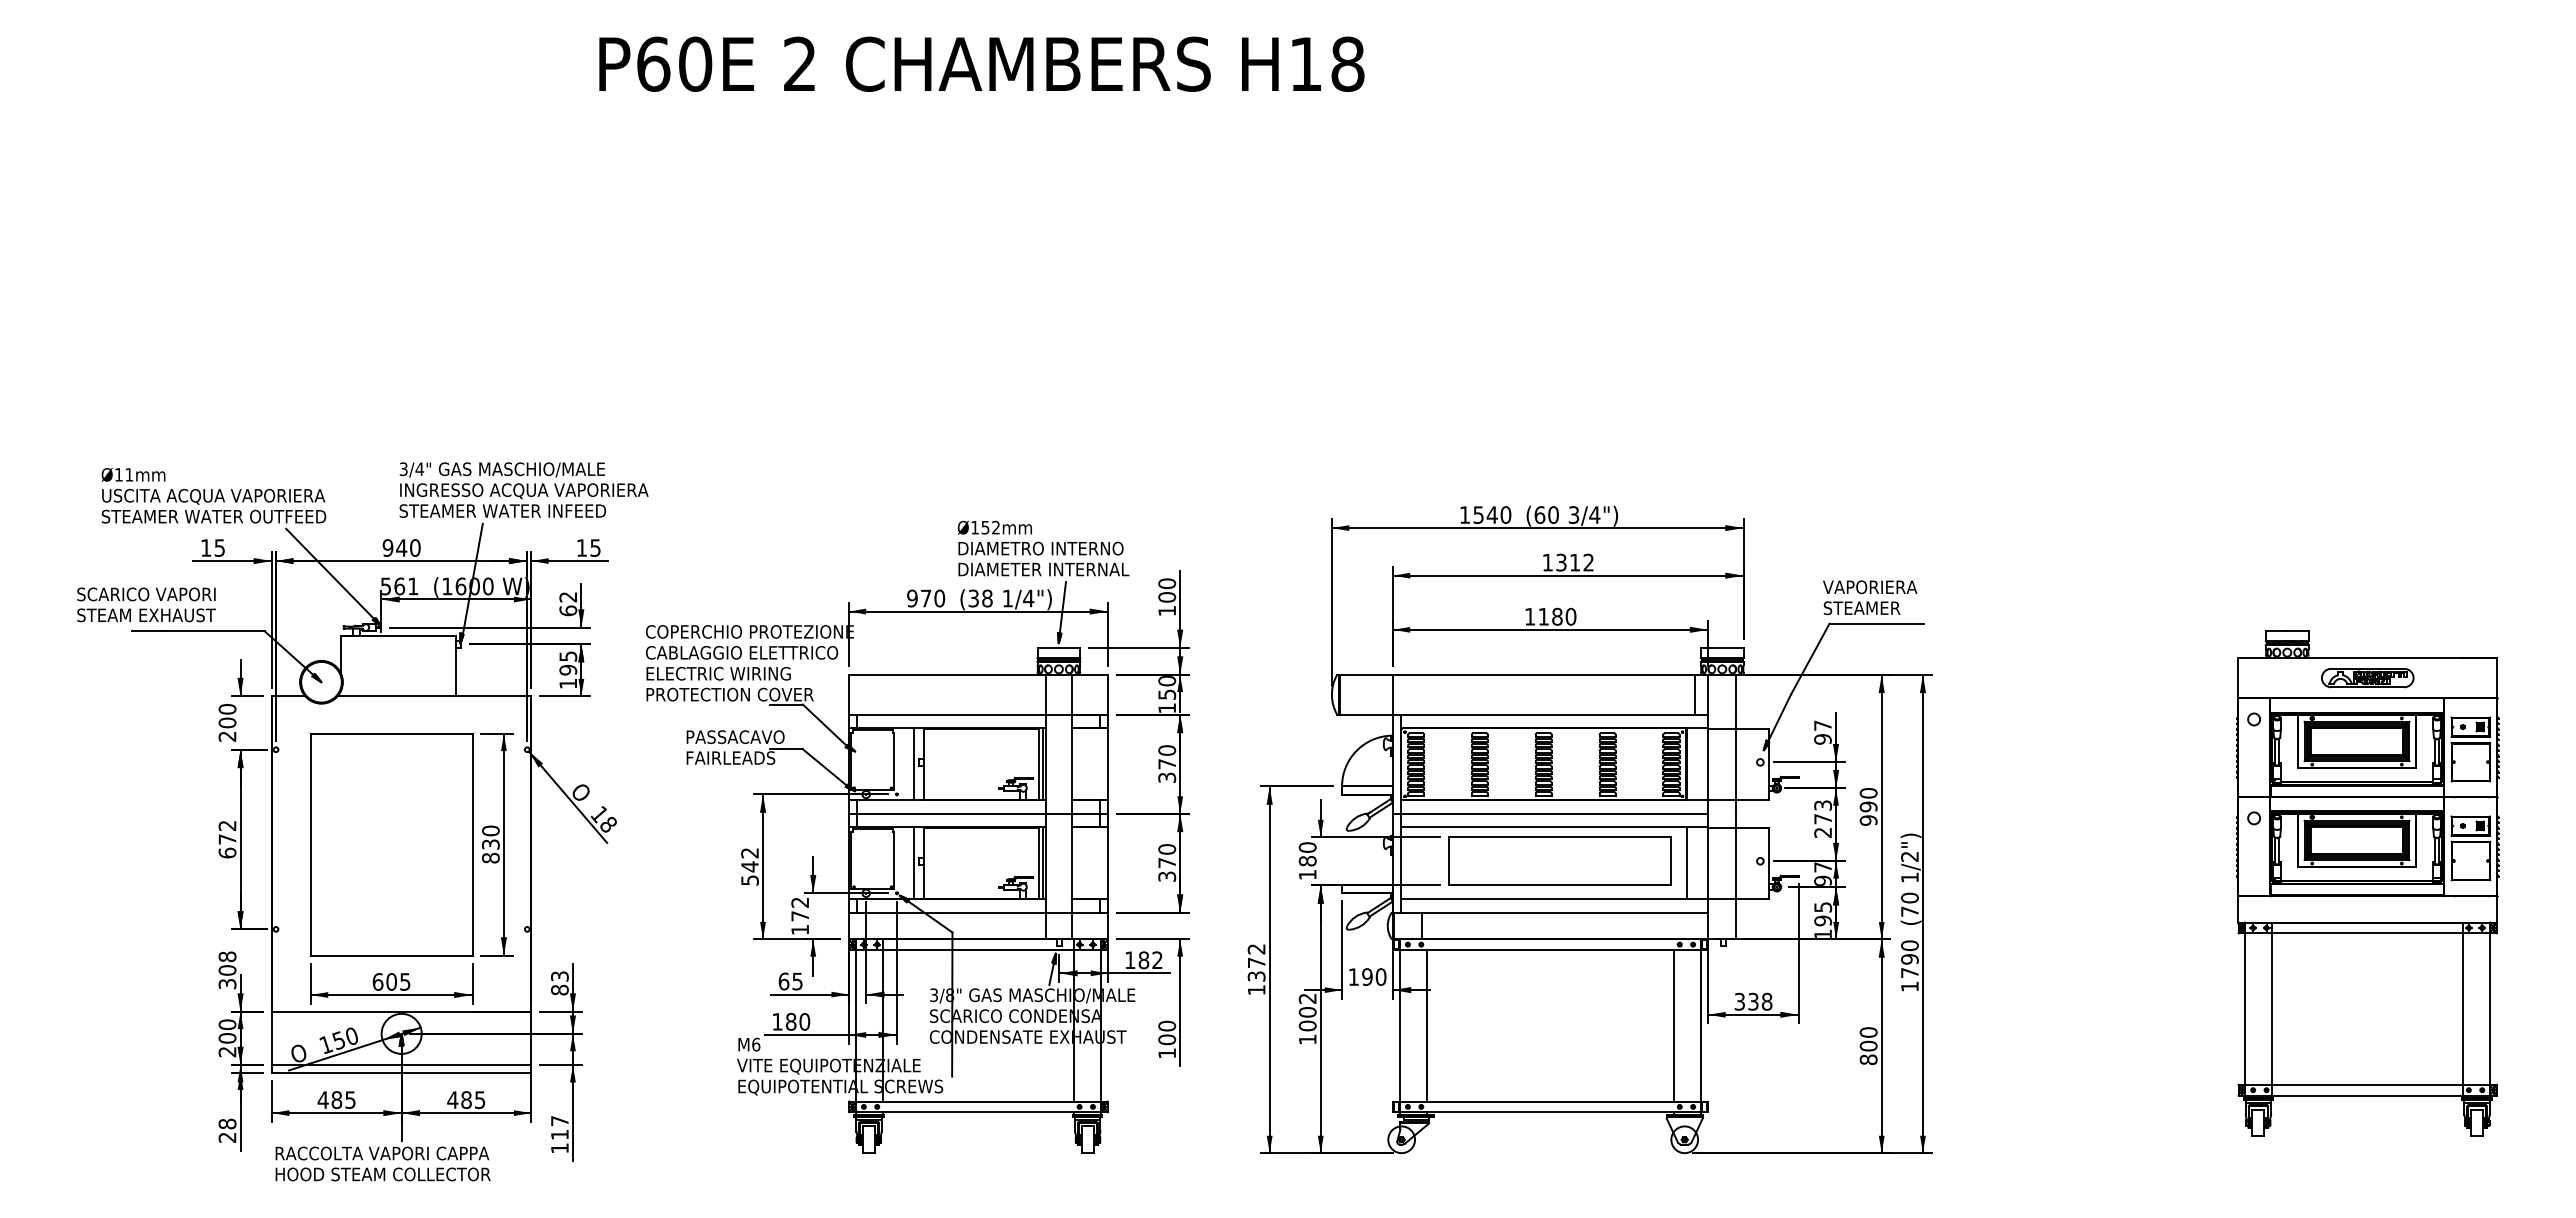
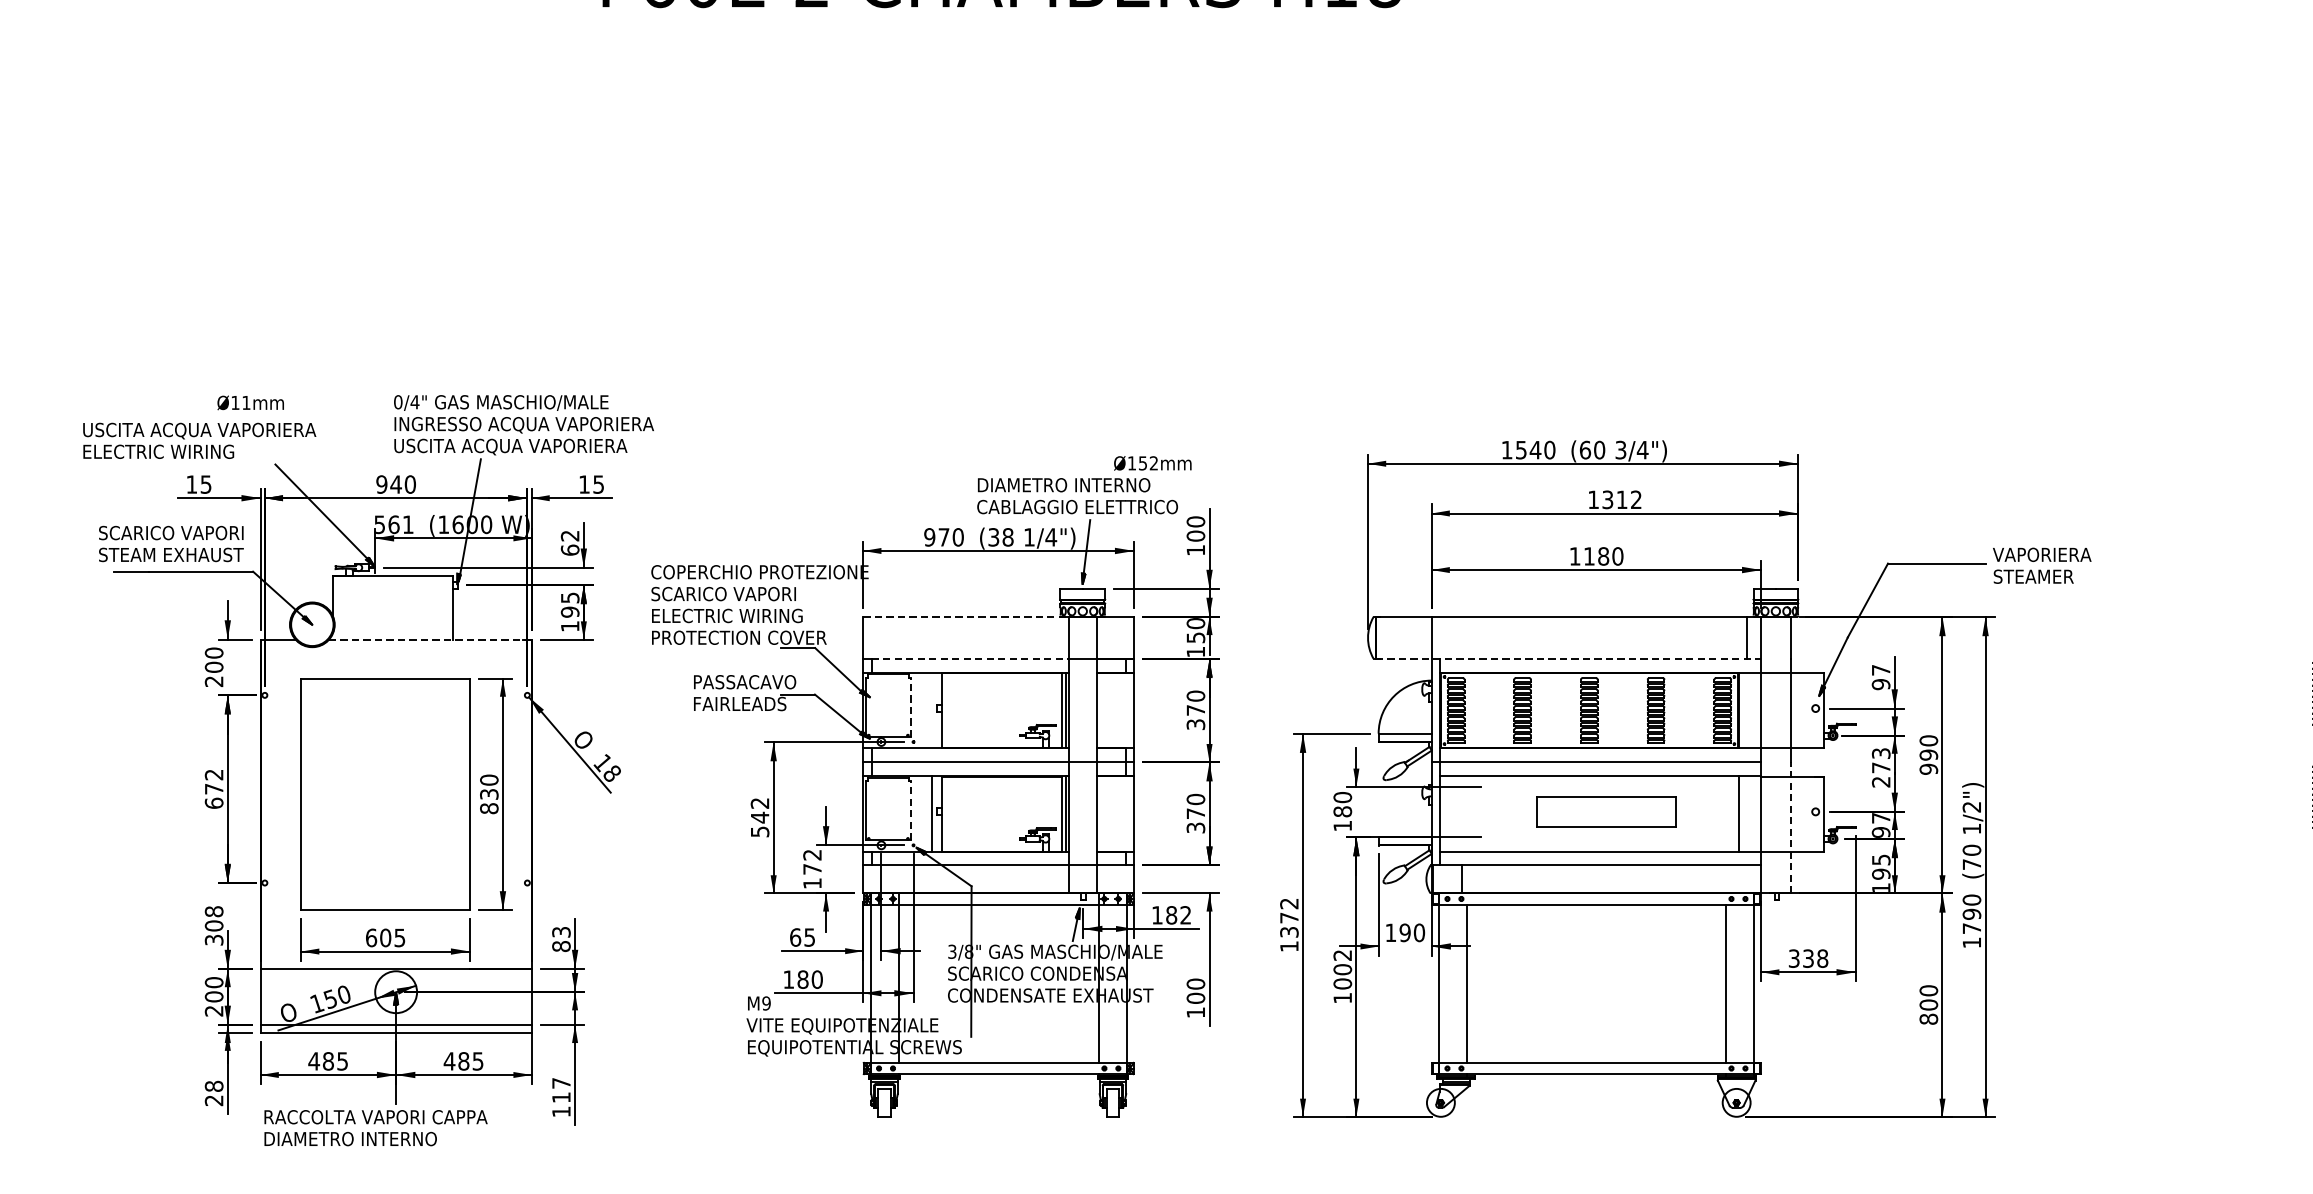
text: (403, 469) -> (398, 402), 3/4" -> 0/4"
text: (133, 474) -> (250, 402), moved
text: (510, 512) -> (509, 447), STEAMER WATER INFEED -> USCITA ACQUA VAPORIERA
text: (213, 516) -> (199, 451), STEAMER WATER OUTFEED -> ELECTRIC WIRING
text: (994, 527) -> (1152, 463), moved
text: (1053, 569) -> (1077, 507), DIAMETER INTERNAL -> CABLAGGIO ELETTRICO
text: (1870, 597) -> (2042, 565), moved
text: (146, 604) -> (171, 543), moved
text: (742, 652) -> (752, 593), CABLAGGIO ELETTRICO -> SCARICO VAPORI
line: (947, 674) -> (966, 616), solid -> dashed
line: (434, 696) -> (430, 639), solid -> dashed
line: (951, 714) -> (970, 658), solid -> dashed
line: (1524, 714) -> (1569, 658), solid -> dashed
line: (894, 760) -> (911, 706), solid -> dashed
line: (914, 764) -> (931, 710), removed
line: (894, 859) -> (911, 810), solid -> dashed
part: (1559, 860) -> (1605, 811), size x0.6
line: (1736, 876) -> (1790, 827), solid -> dashed
text: (756, 1044) -> (766, 1003), M6 -> M9
text: (383, 1174) -> (377, 1139), HOOD STEAM COLLECTOR -> DIAMETRO INTERNO

